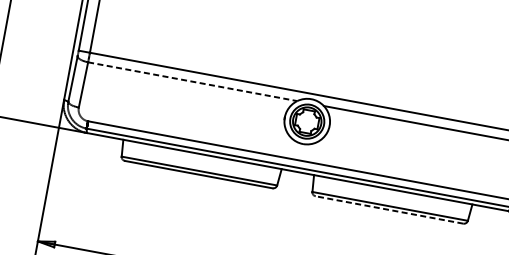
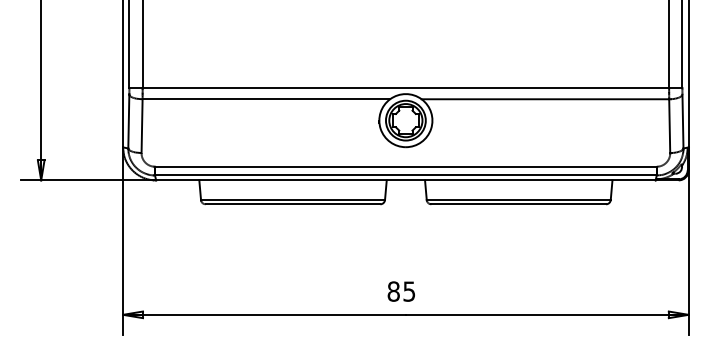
line: (192, 81) -> (266, 99), dashed -> solid
line: (389, 210) -> (518, 204), dashed -> solid

